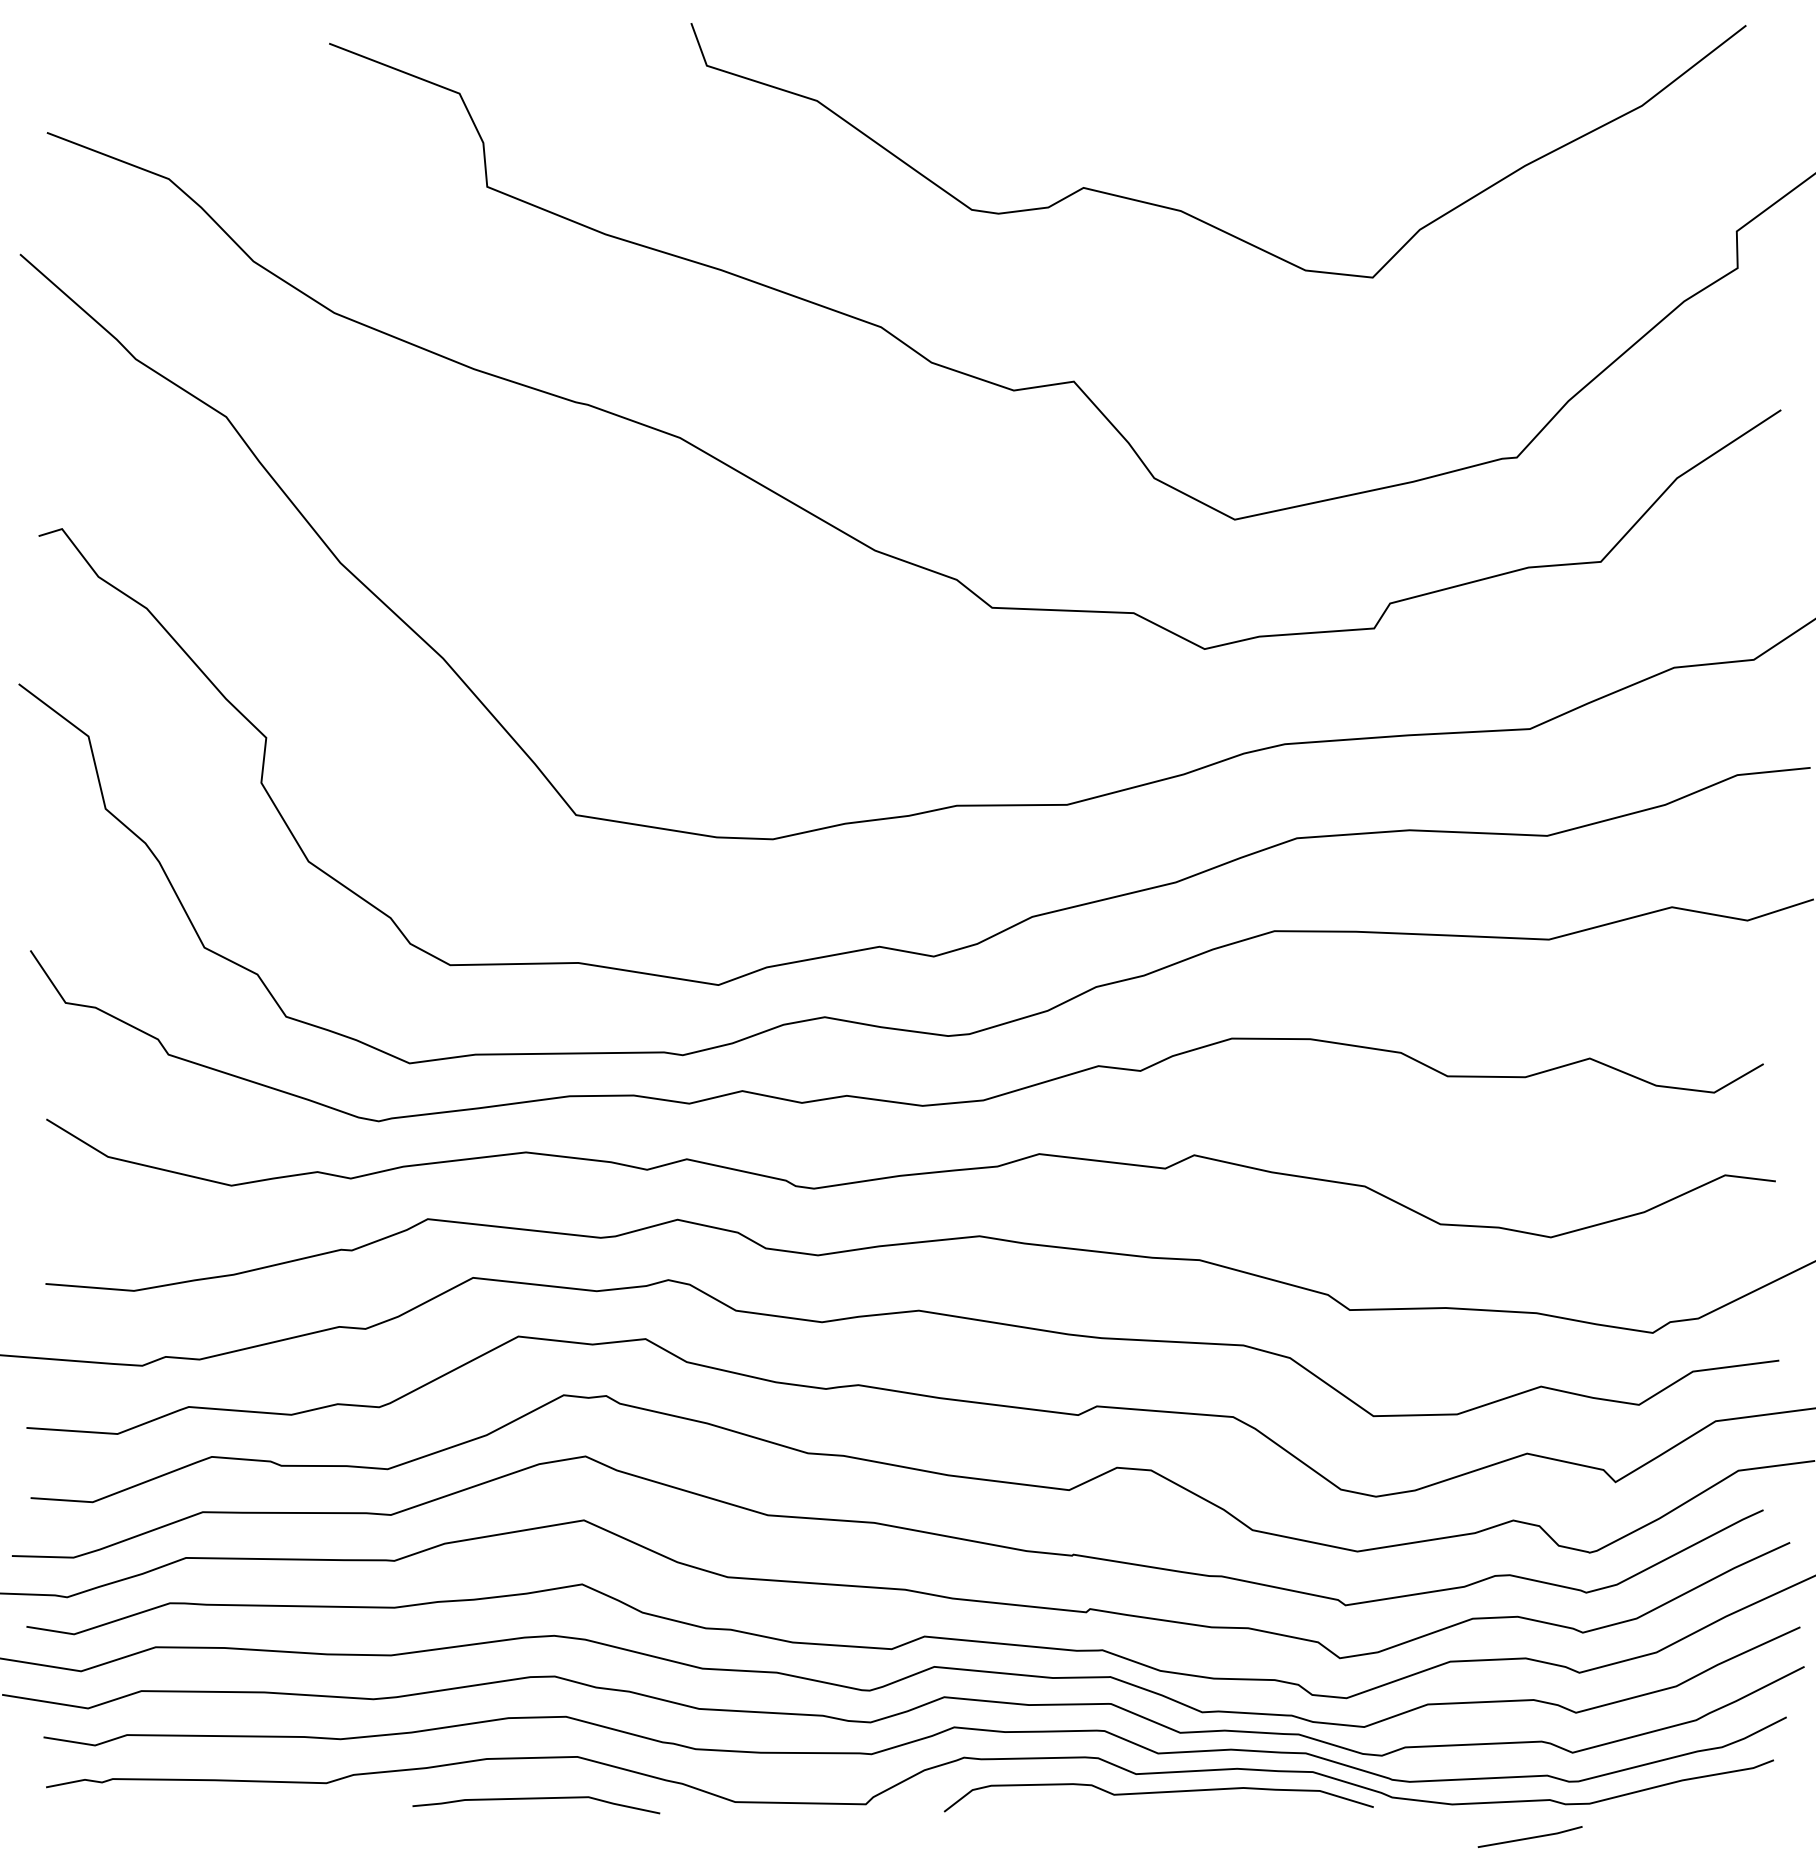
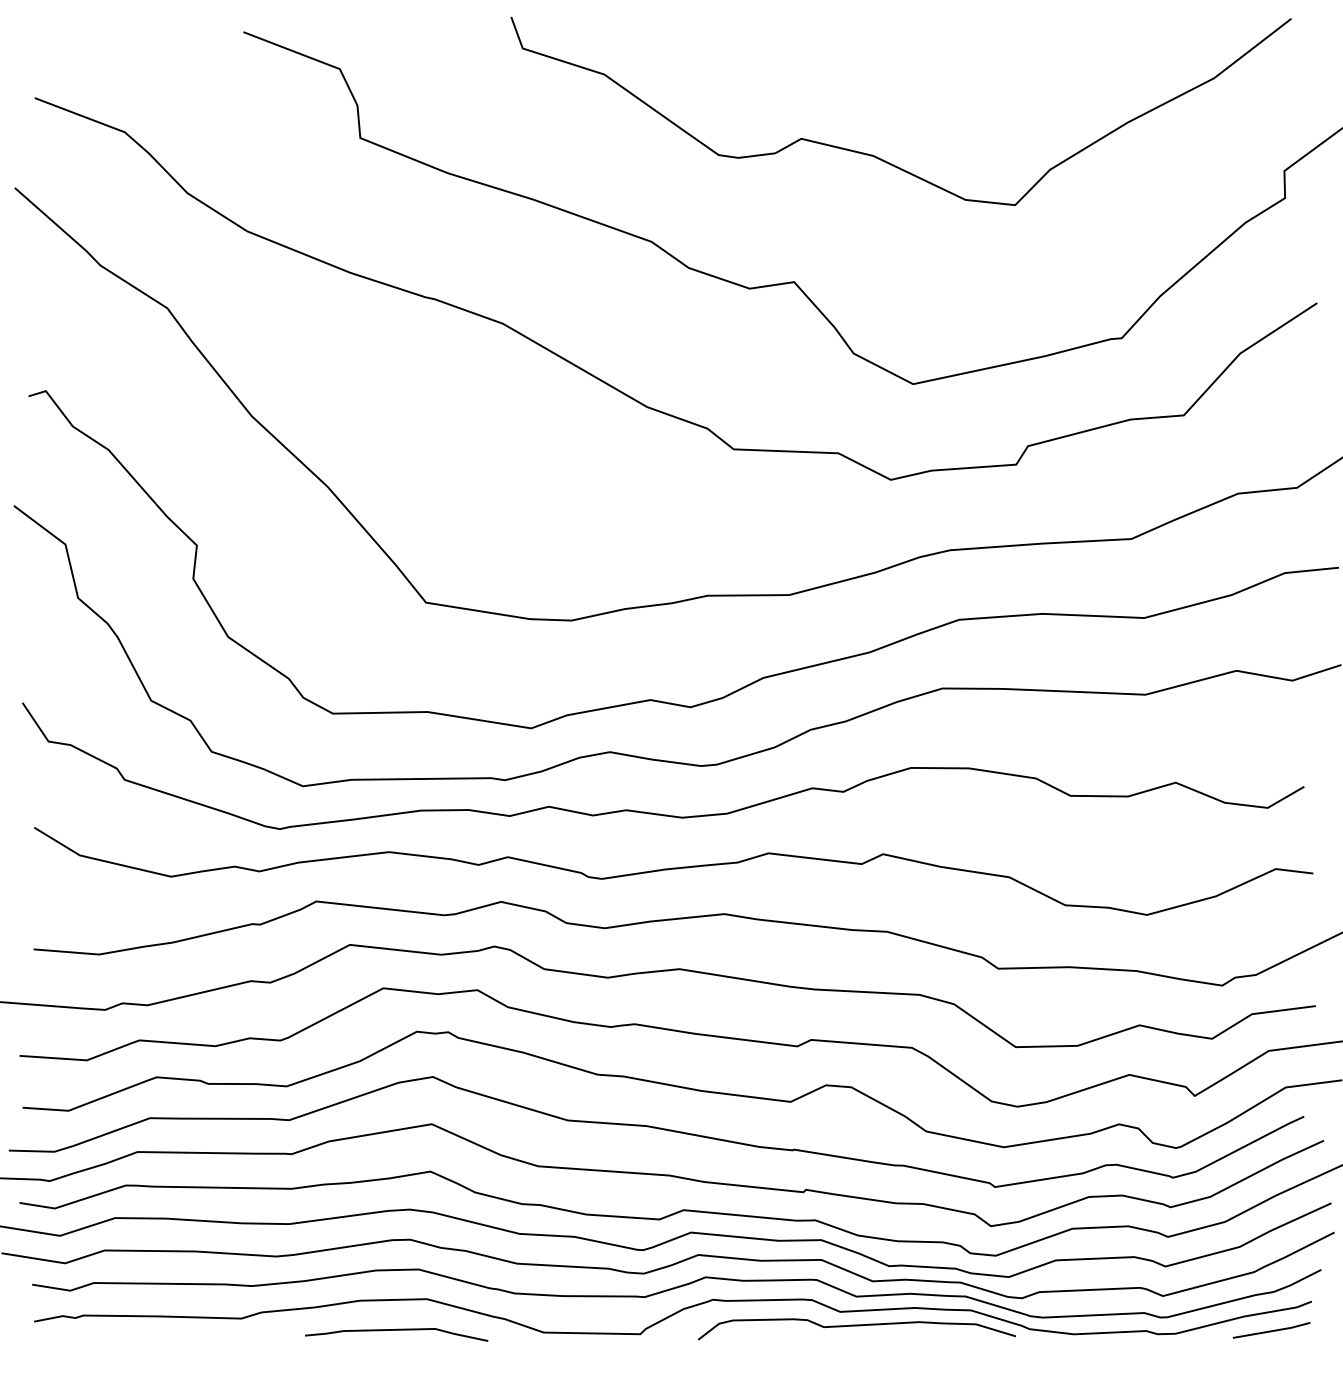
line: (1530, 1837) -> (1271, 1330), moved

